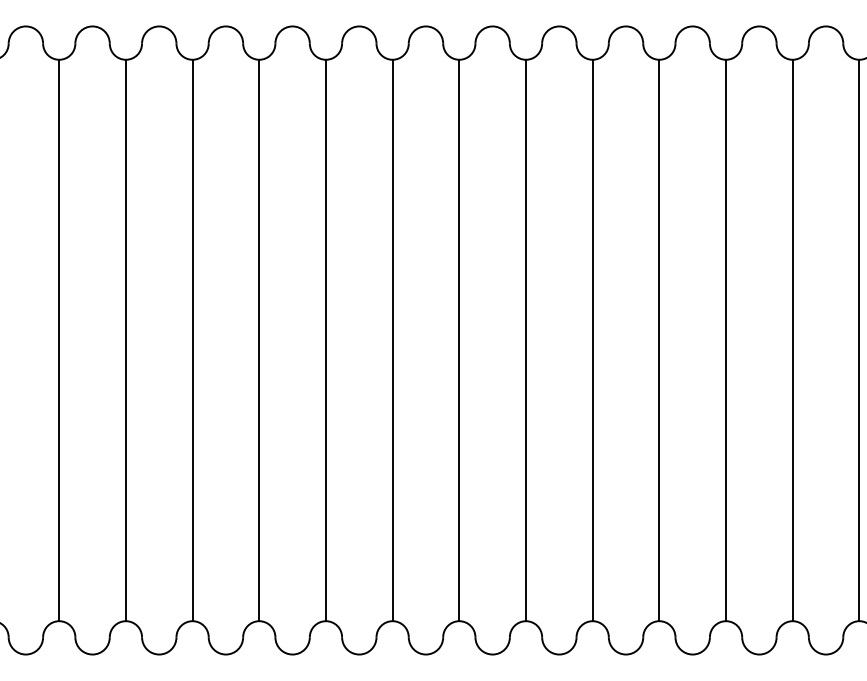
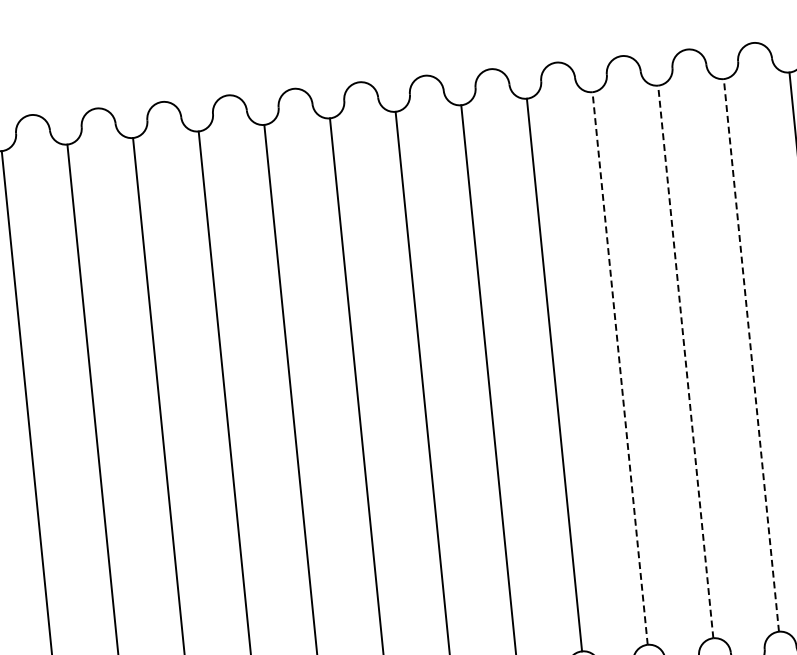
line: (726, 340) -> (620, 368), solid -> dashed
line: (792, 340) -> (685, 361), solid -> dashed
line: (859, 340) -> (751, 355), solid -> dashed

